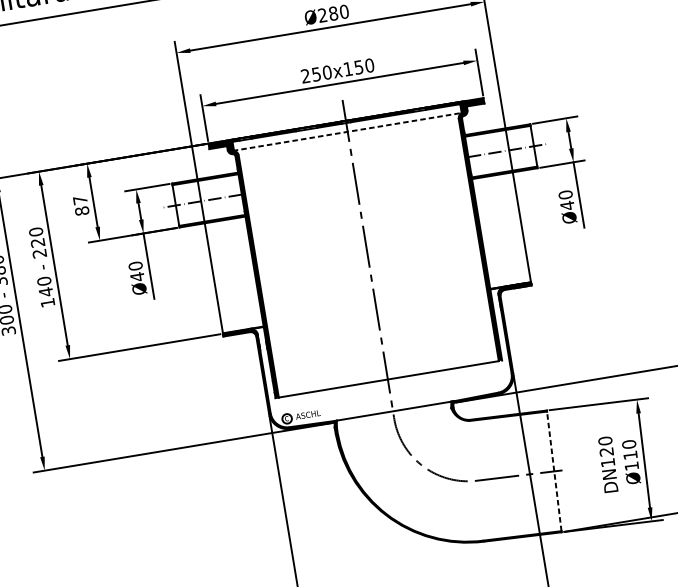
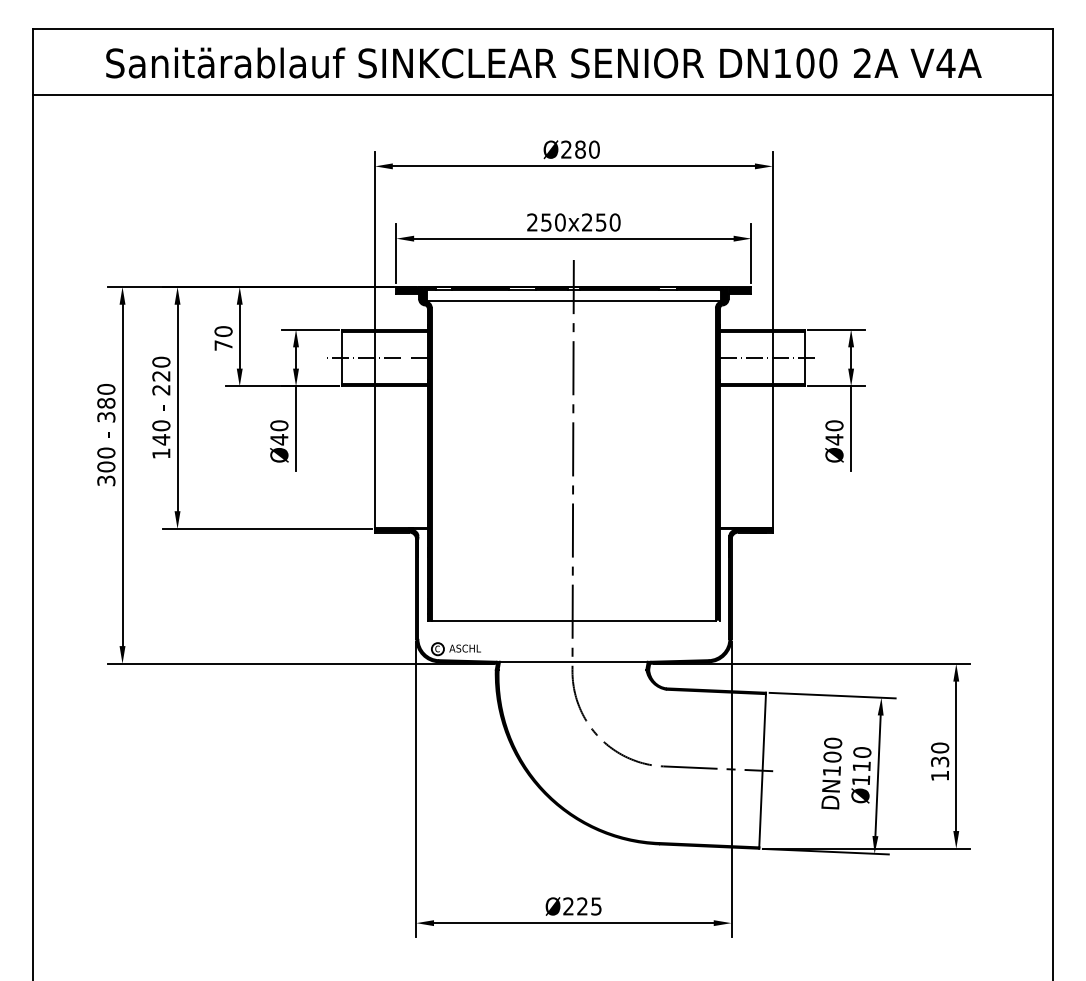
text: (348, 69) -> (587, 222), 250x150 -> 250x250
line: (347, 132) -> (573, 301), dashed -> solid
text: (81, 205) -> (223, 338), 87 -> 70
text: (606, 451) -> (832, 756), DN120 -> DN100
line: (554, 471) -> (762, 770), dashed -> solid

